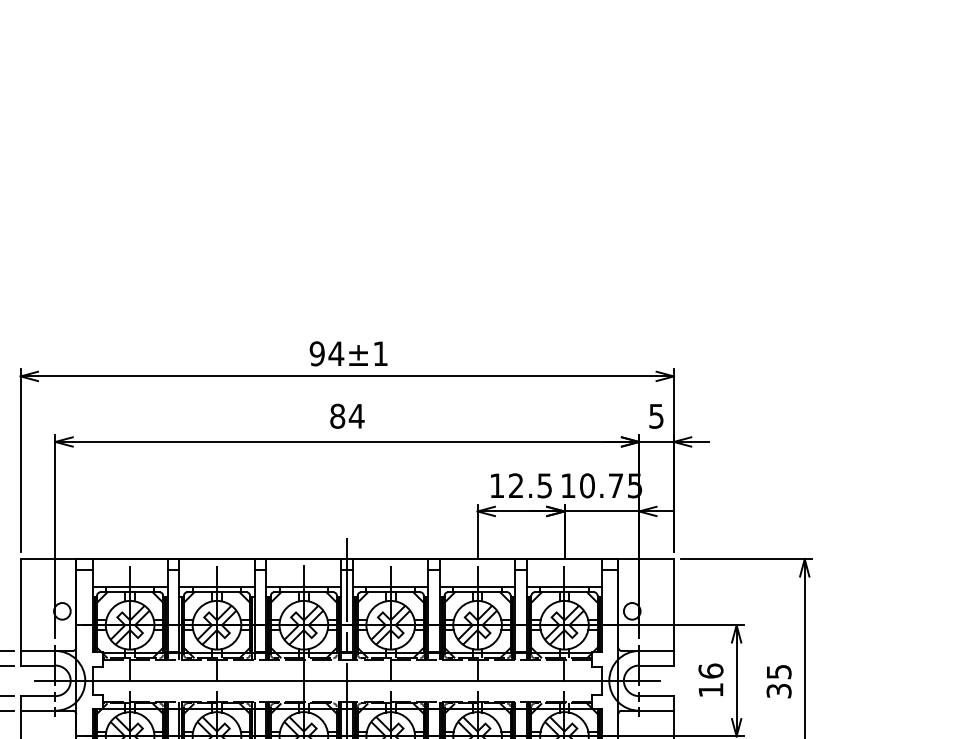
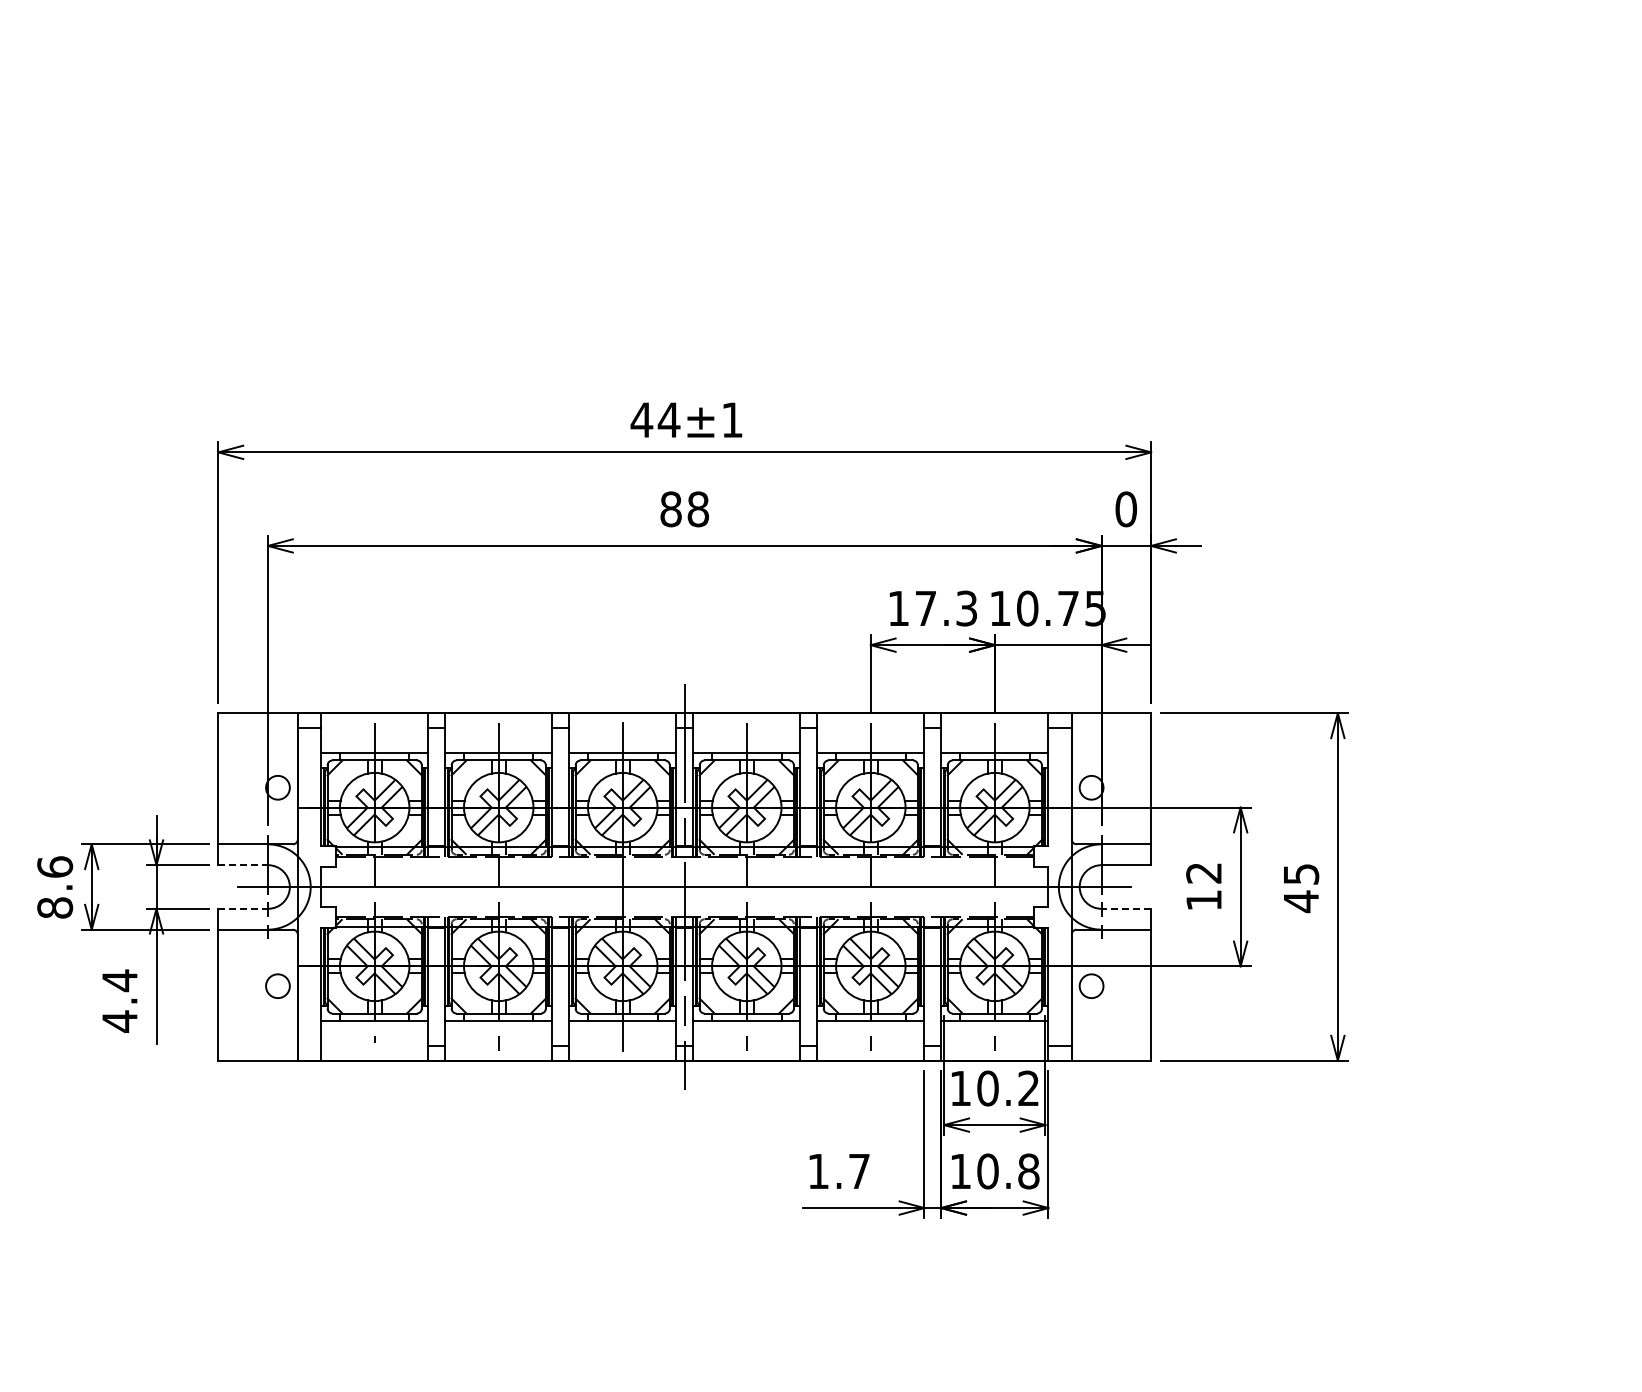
text: (316, 354) -> (641, 420), 94 -> 44
text: (356, 416) -> (697, 509), 84 -> 88
text: (656, 416) -> (1126, 509), 5 -> 0
text: (530, 485) -> (946, 607), 12.5 -> 17.3
line: (38, 665) -> (243, 865), solid -> dashed
text: (710, 670) -> (1203, 872), 16 -> 12
text: (779, 690) -> (1301, 901), 35 -> 45
line: (38, 695) -> (243, 908), solid -> dashed
line: (656, 695) -> (1126, 908), solid -> dashed

